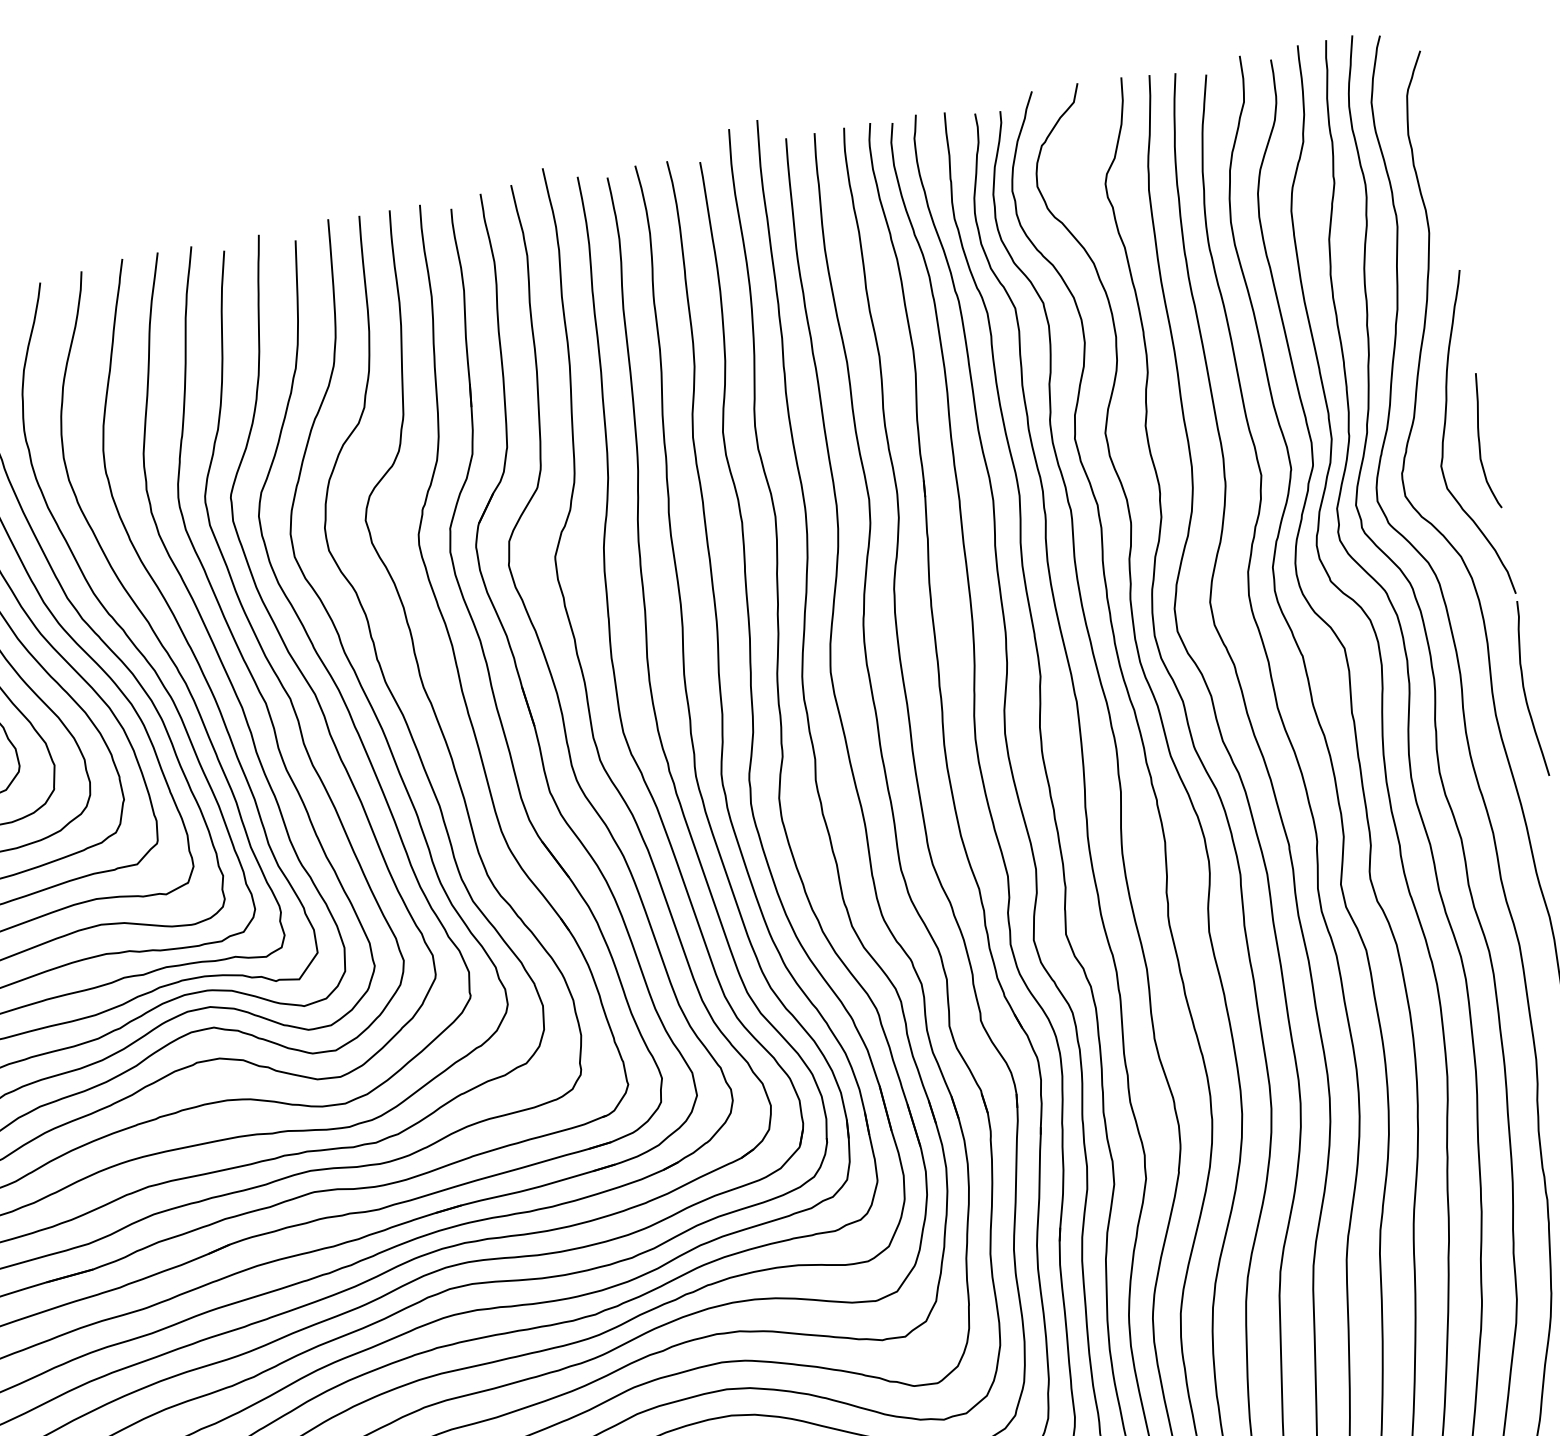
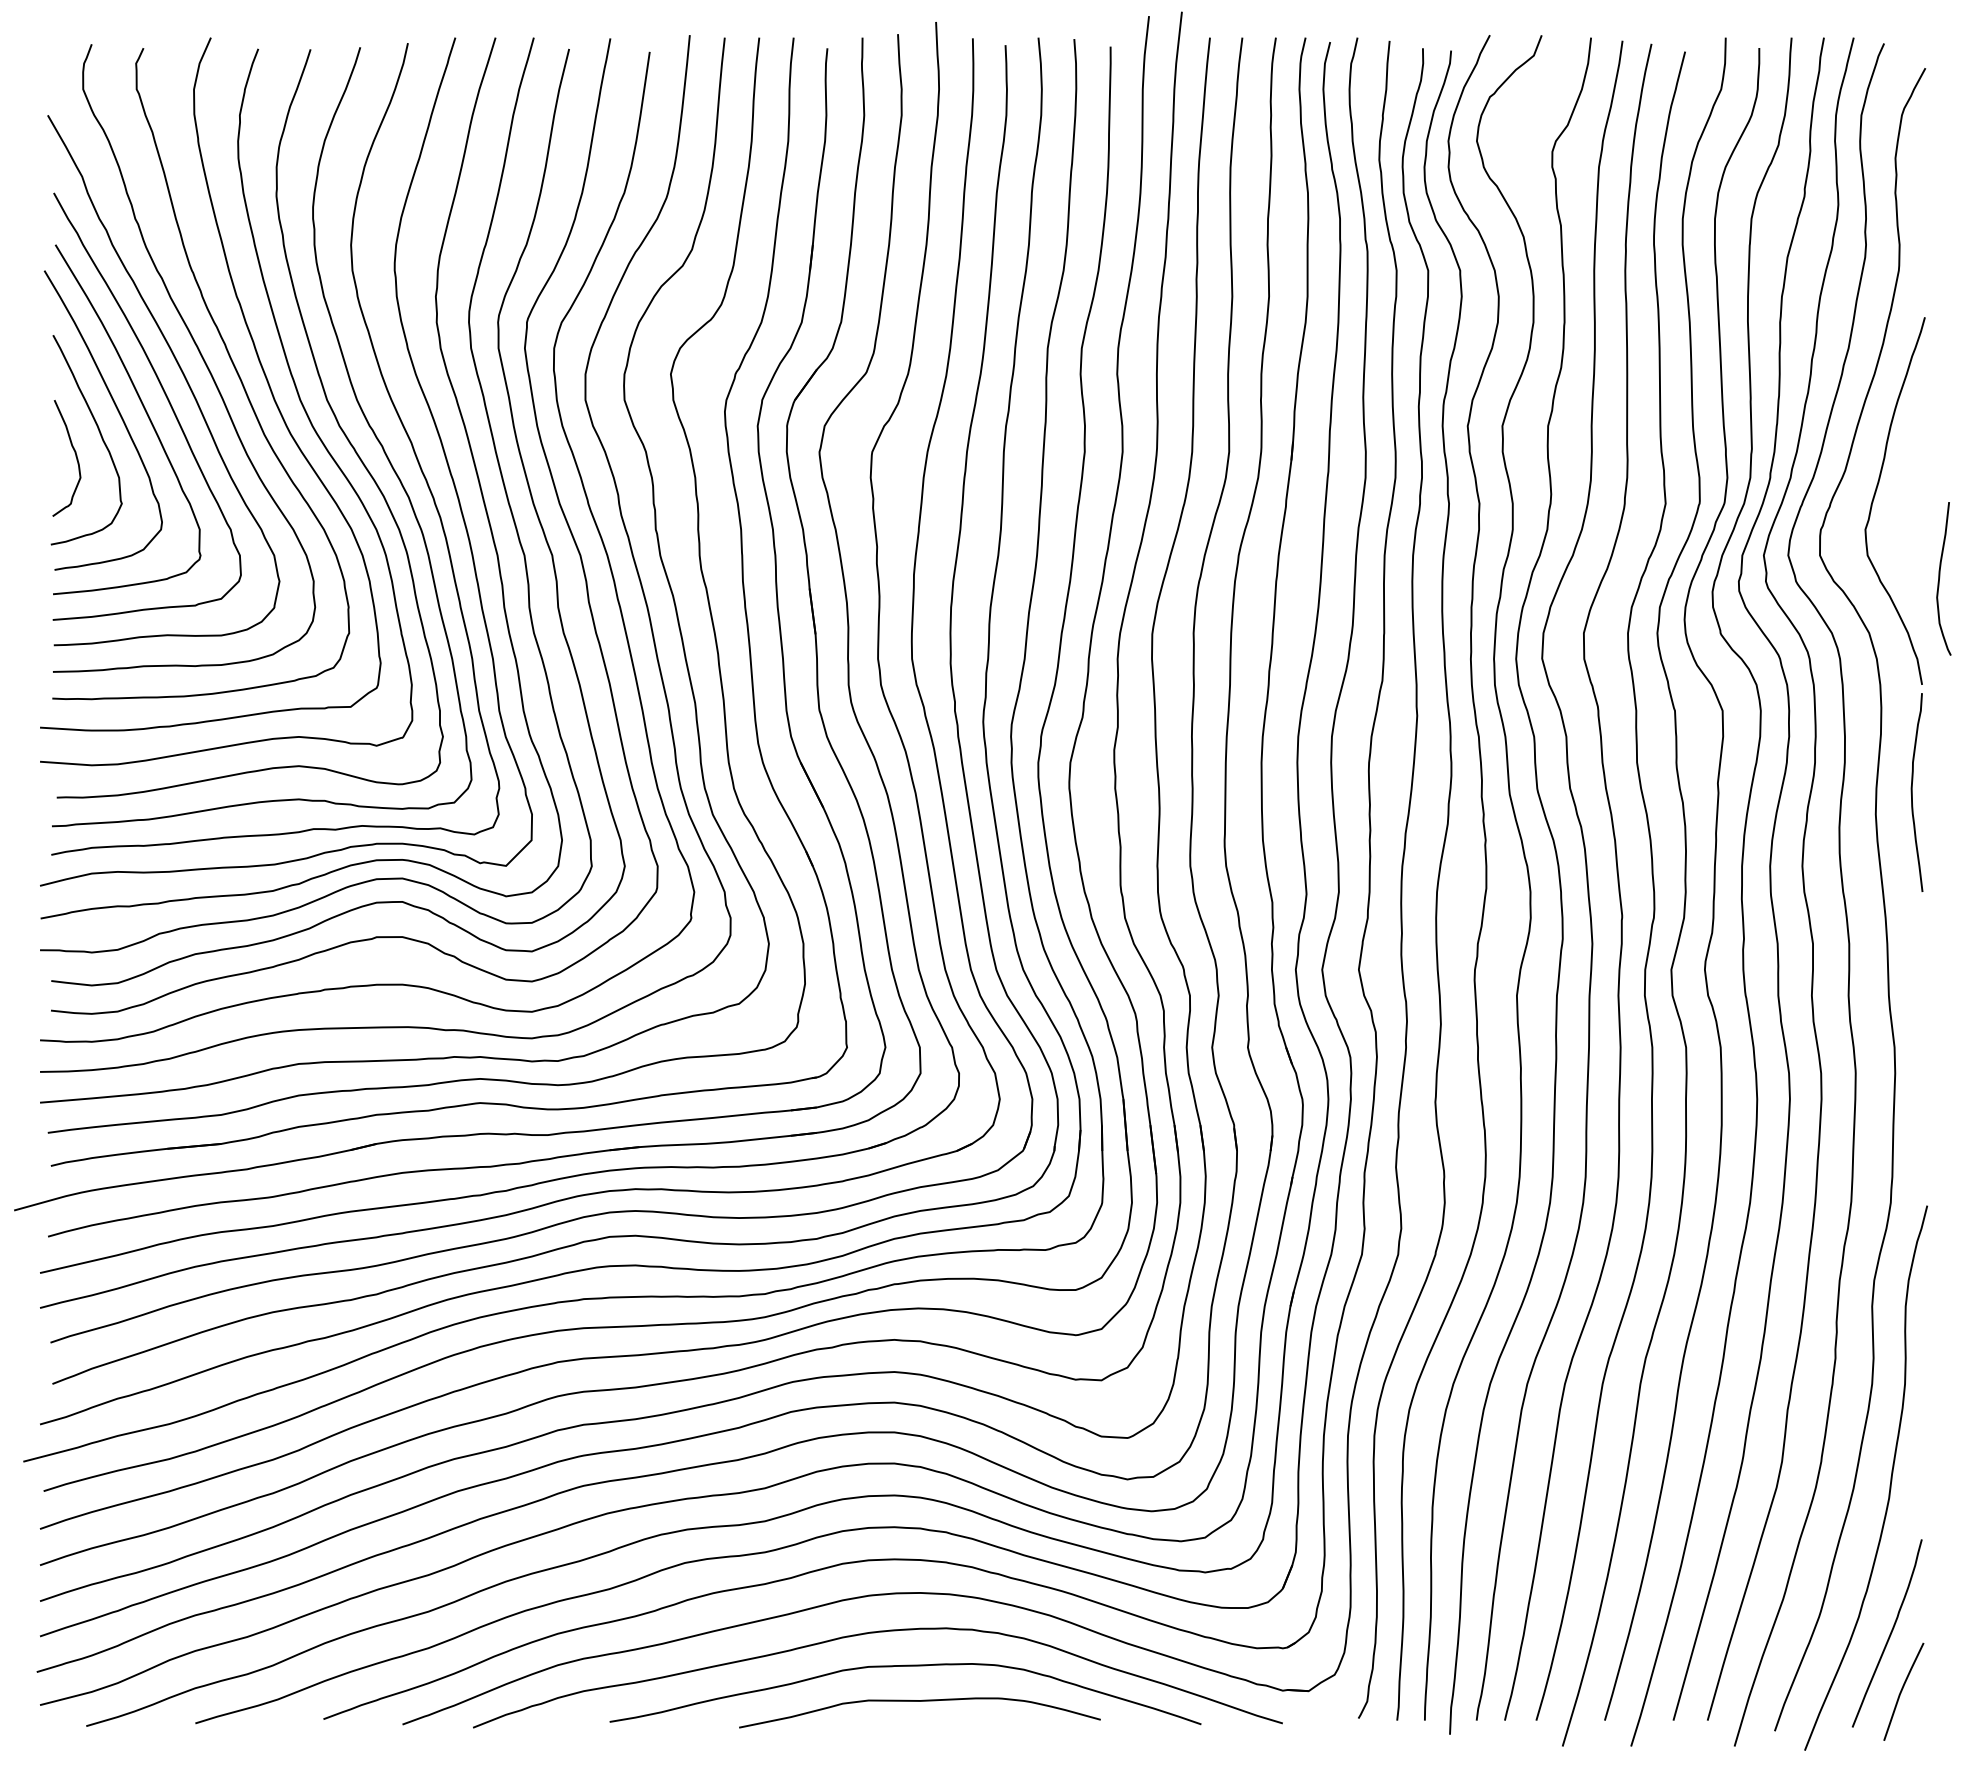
curve: (1480, 440) -> (1940, 577), moved

